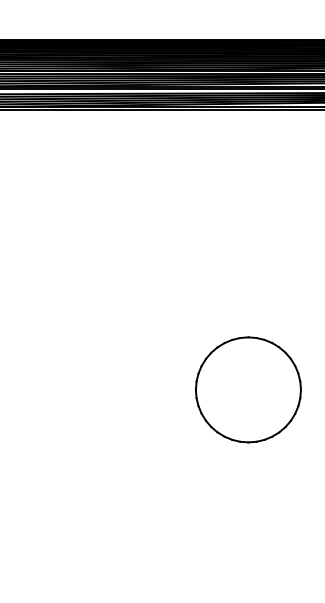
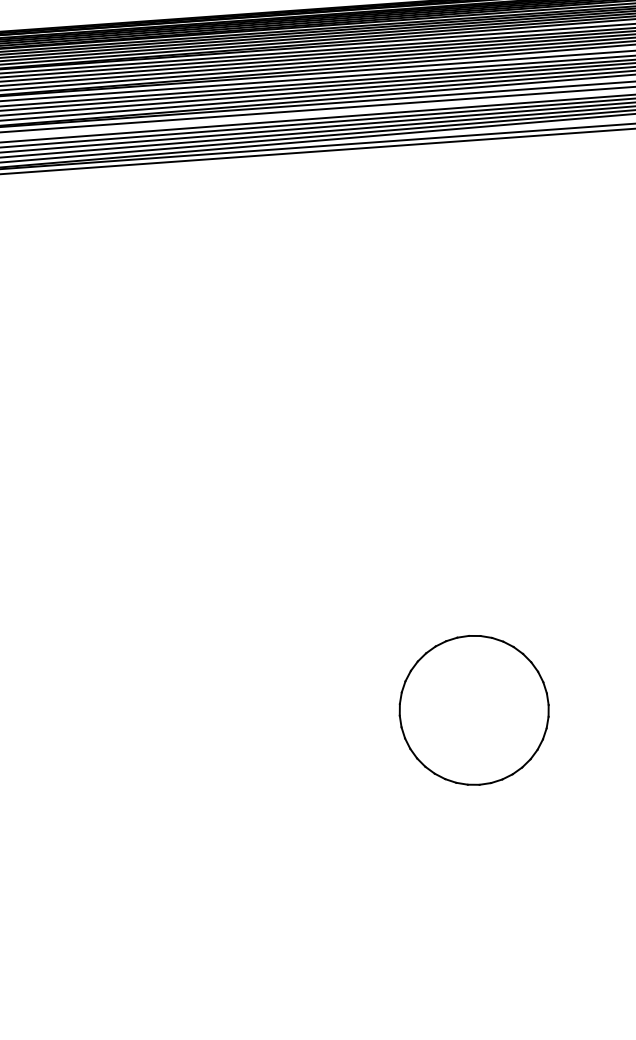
part: (248, 389) -> (474, 709), size x0.7

